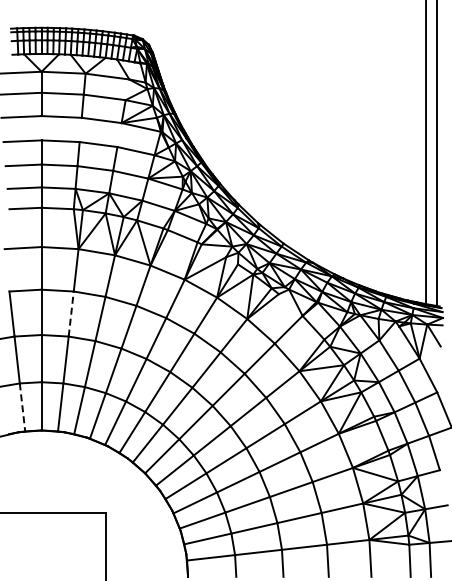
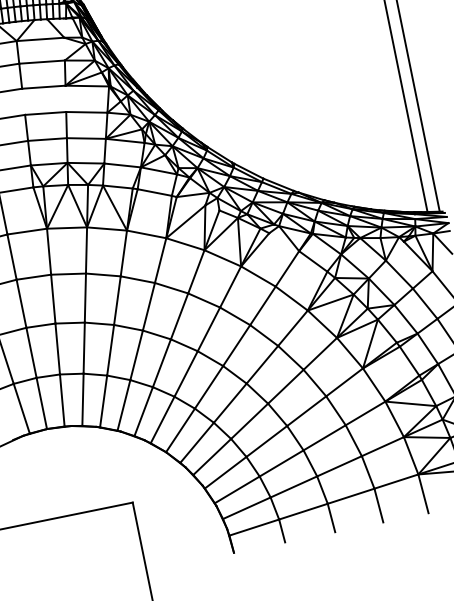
line: (71, 314) -> (53, 299), dashed -> solid
line: (22, 407) -> (21, 408), dashed -> solid

